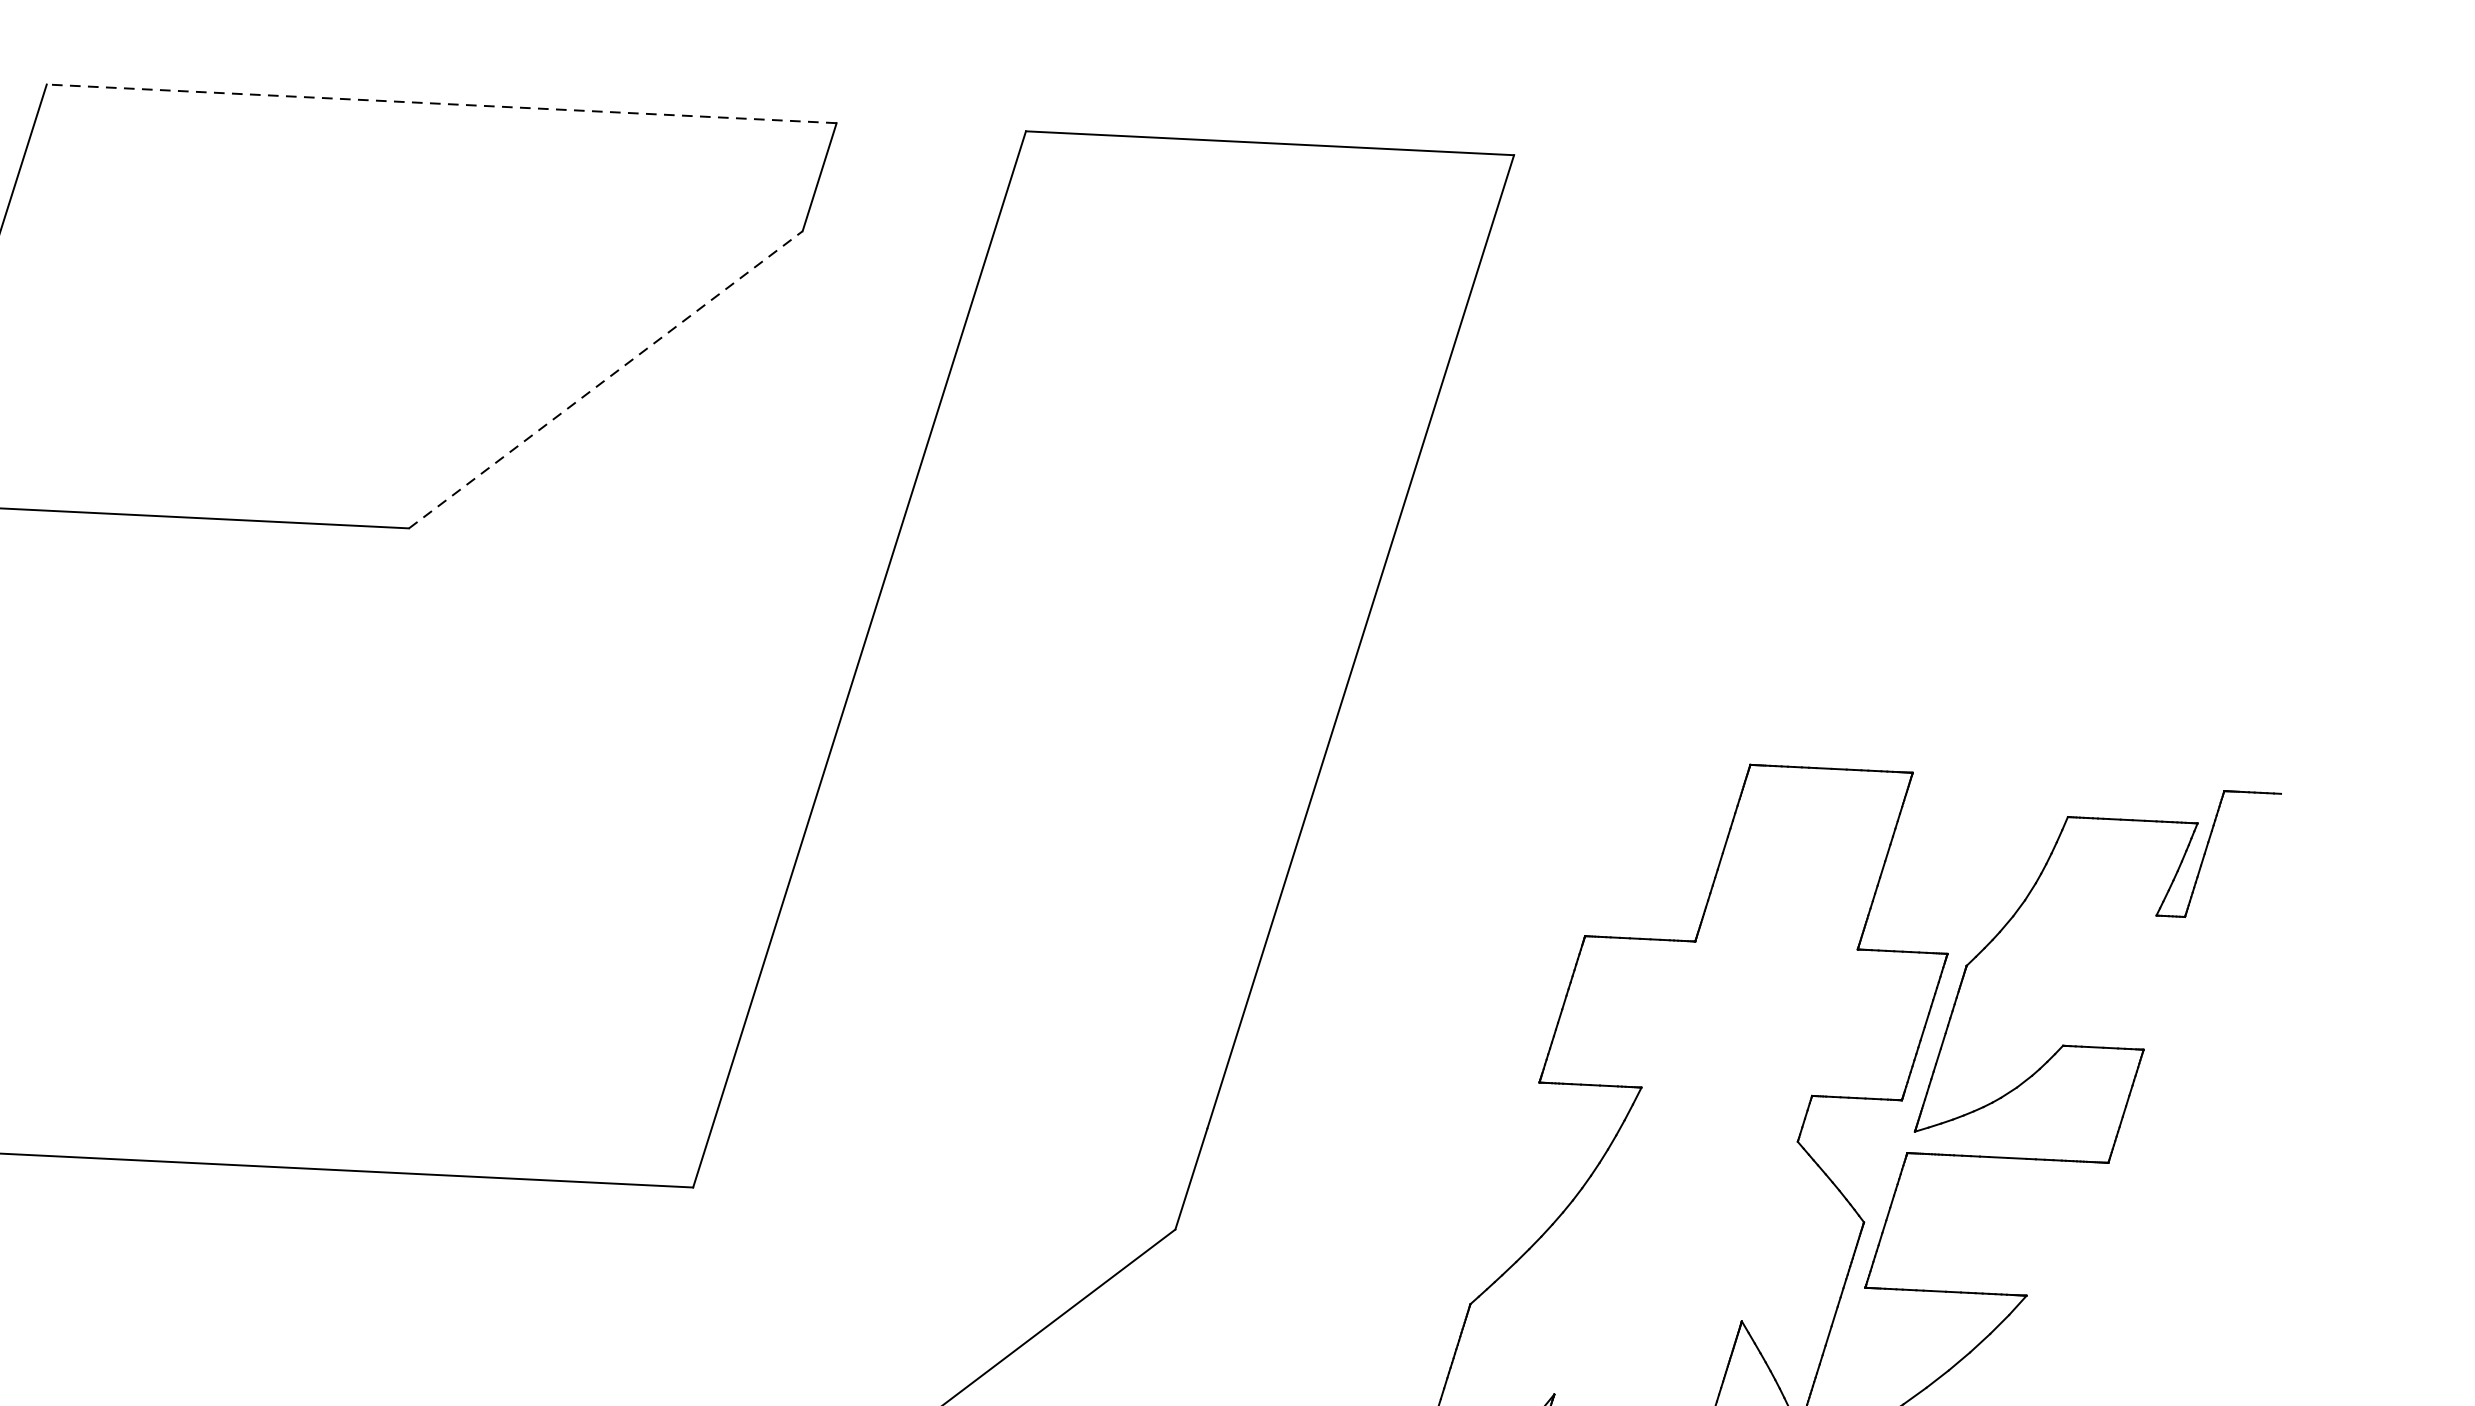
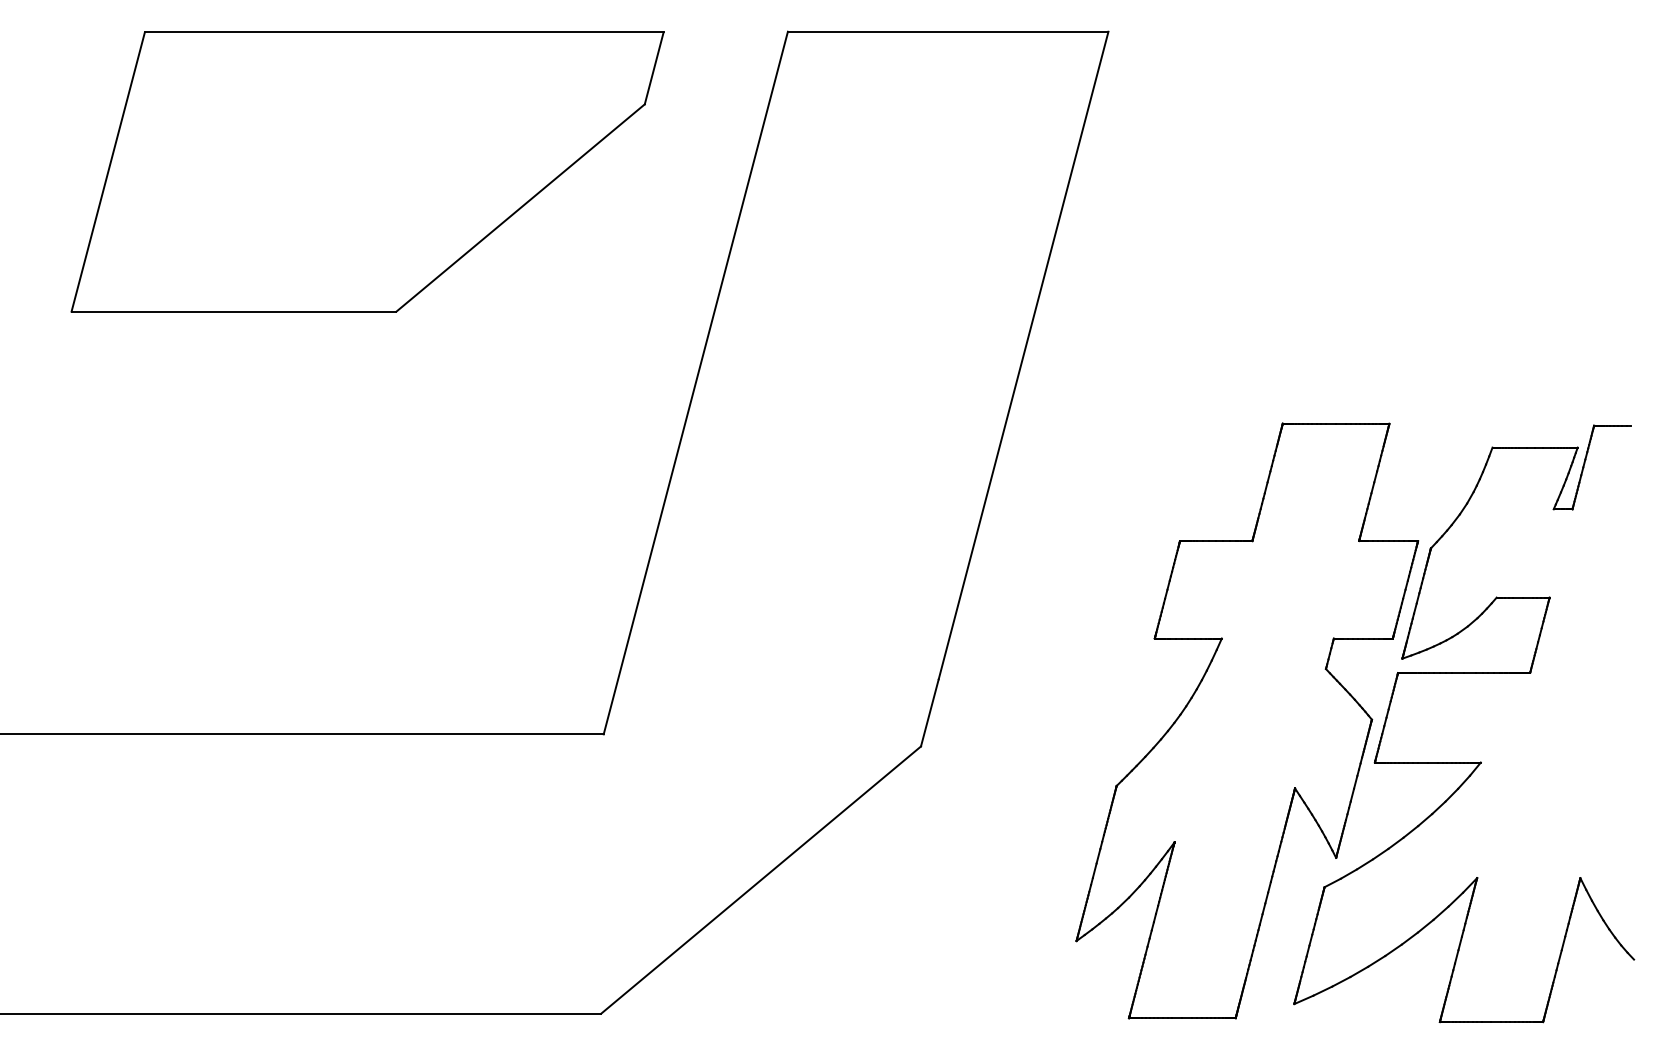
line: (440, 103) -> (403, 32), dashed -> solid
line: (605, 380) -> (520, 208), dashed -> solid

